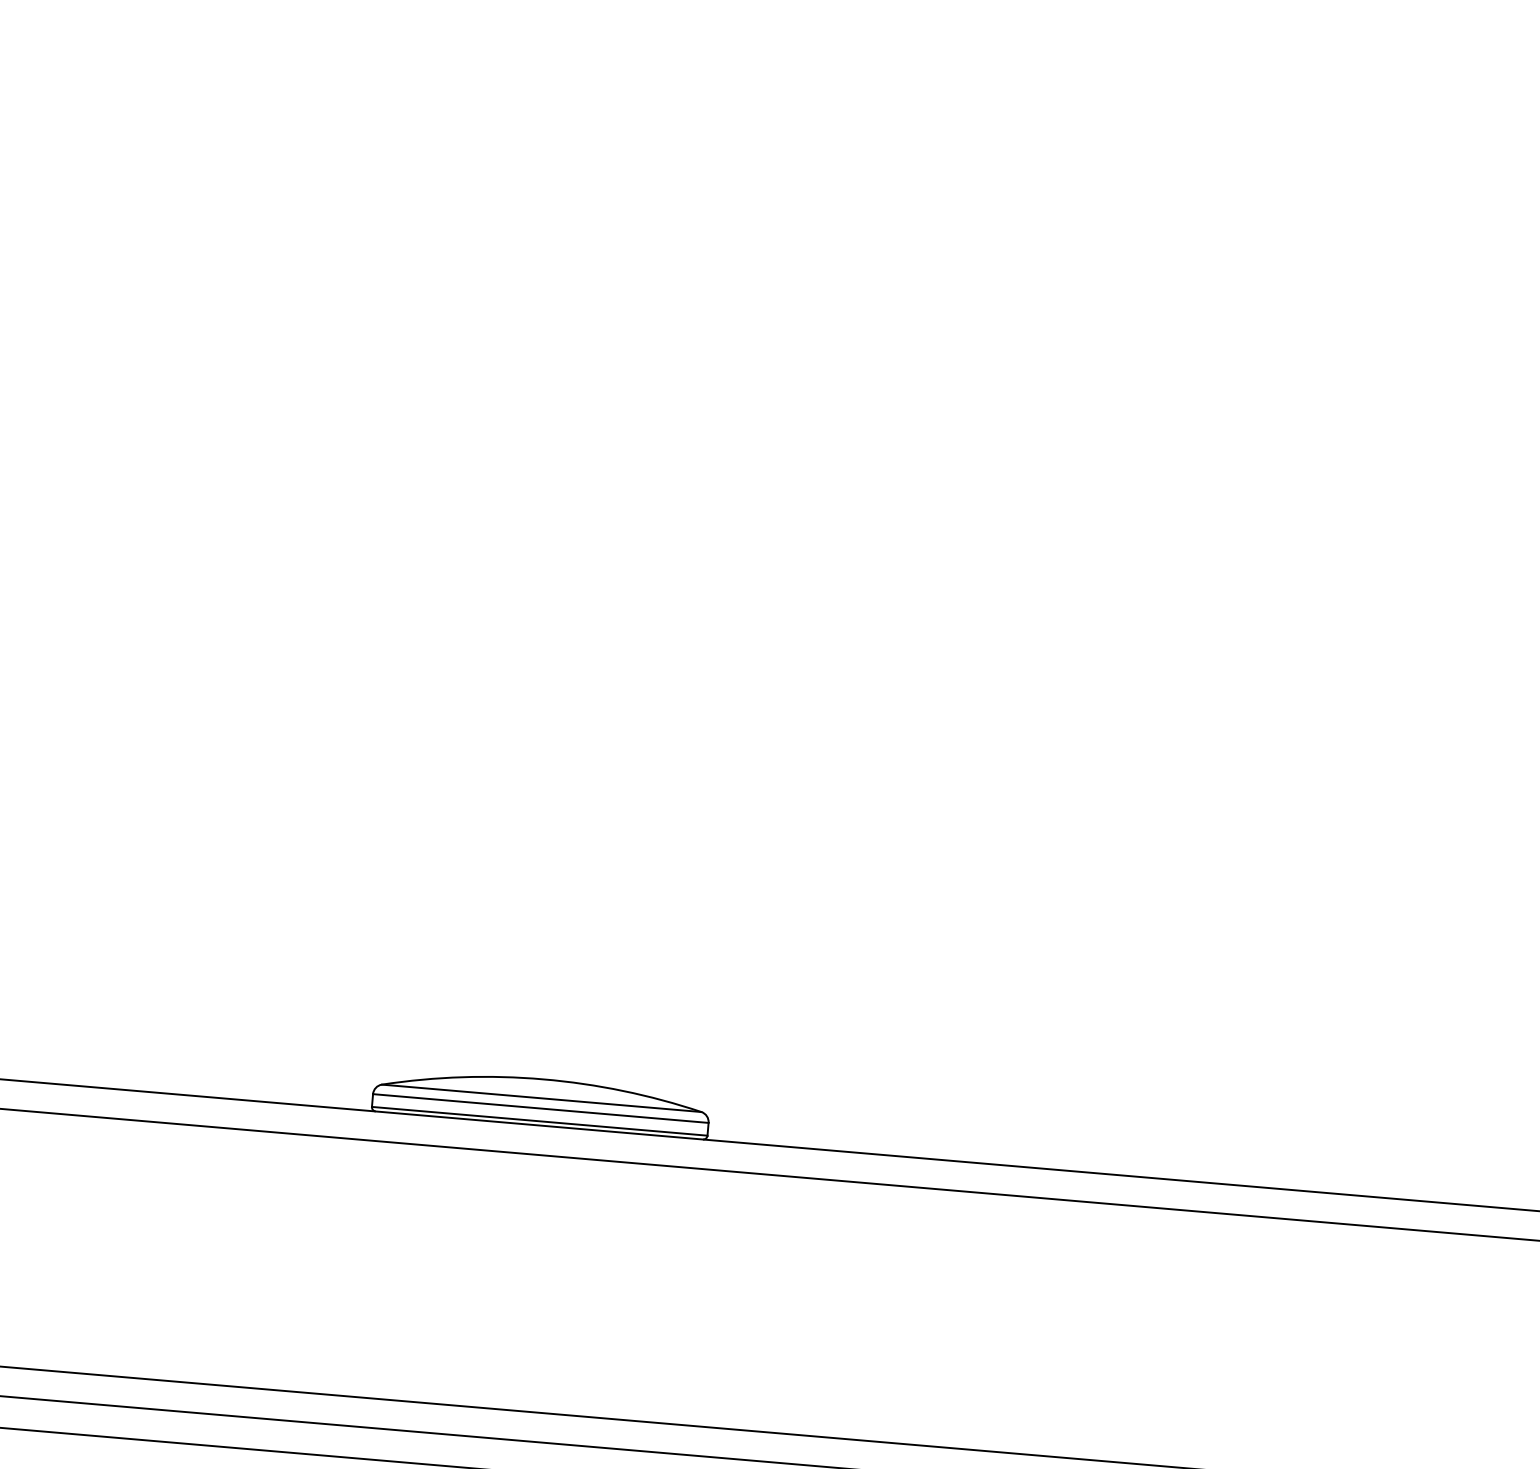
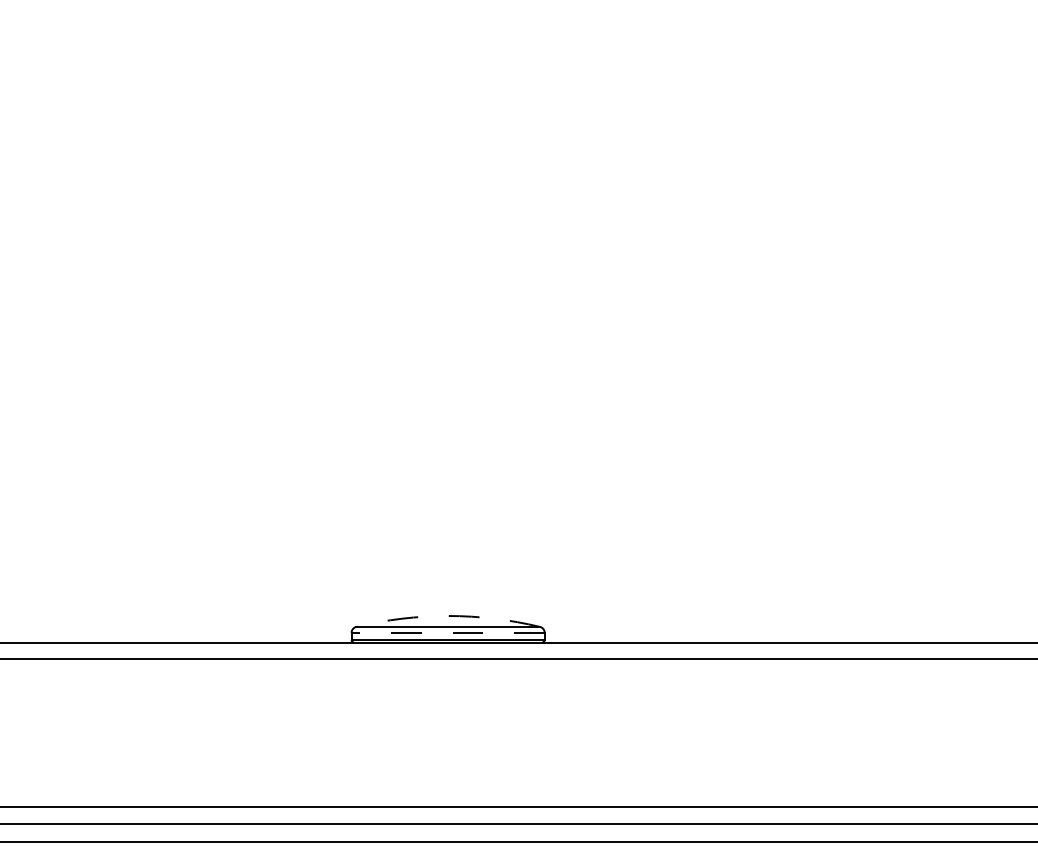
arc: (543, 1080) -> (448, 616), solid -> dashed
line: (541, 1108) -> (448, 632), solid -> dashed

